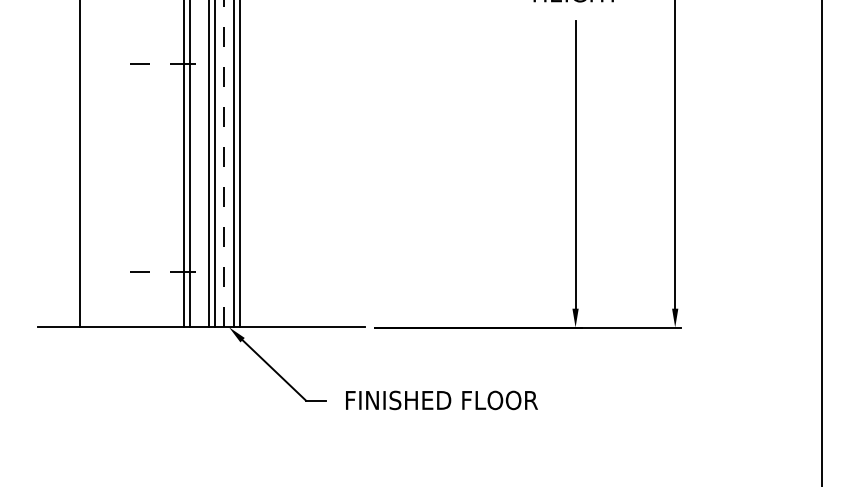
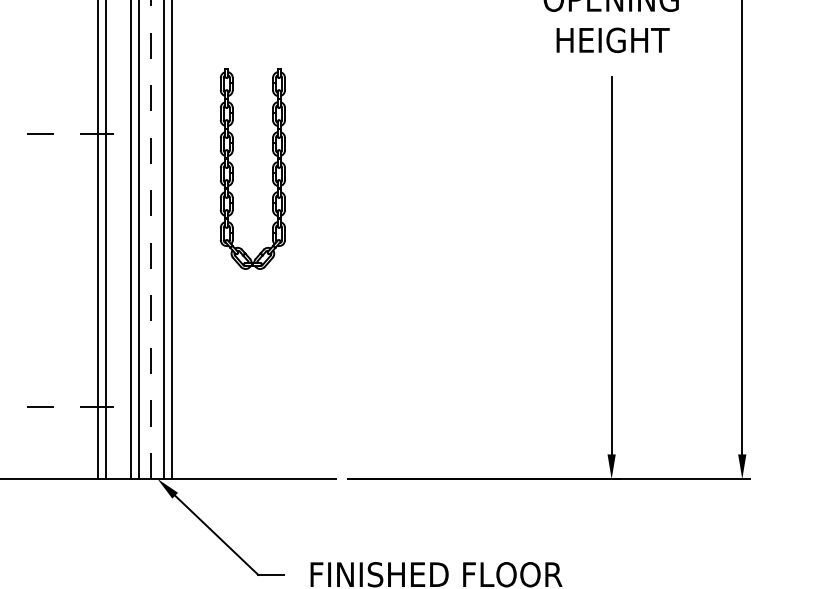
part: (287, 91) -> (234, 169), added

